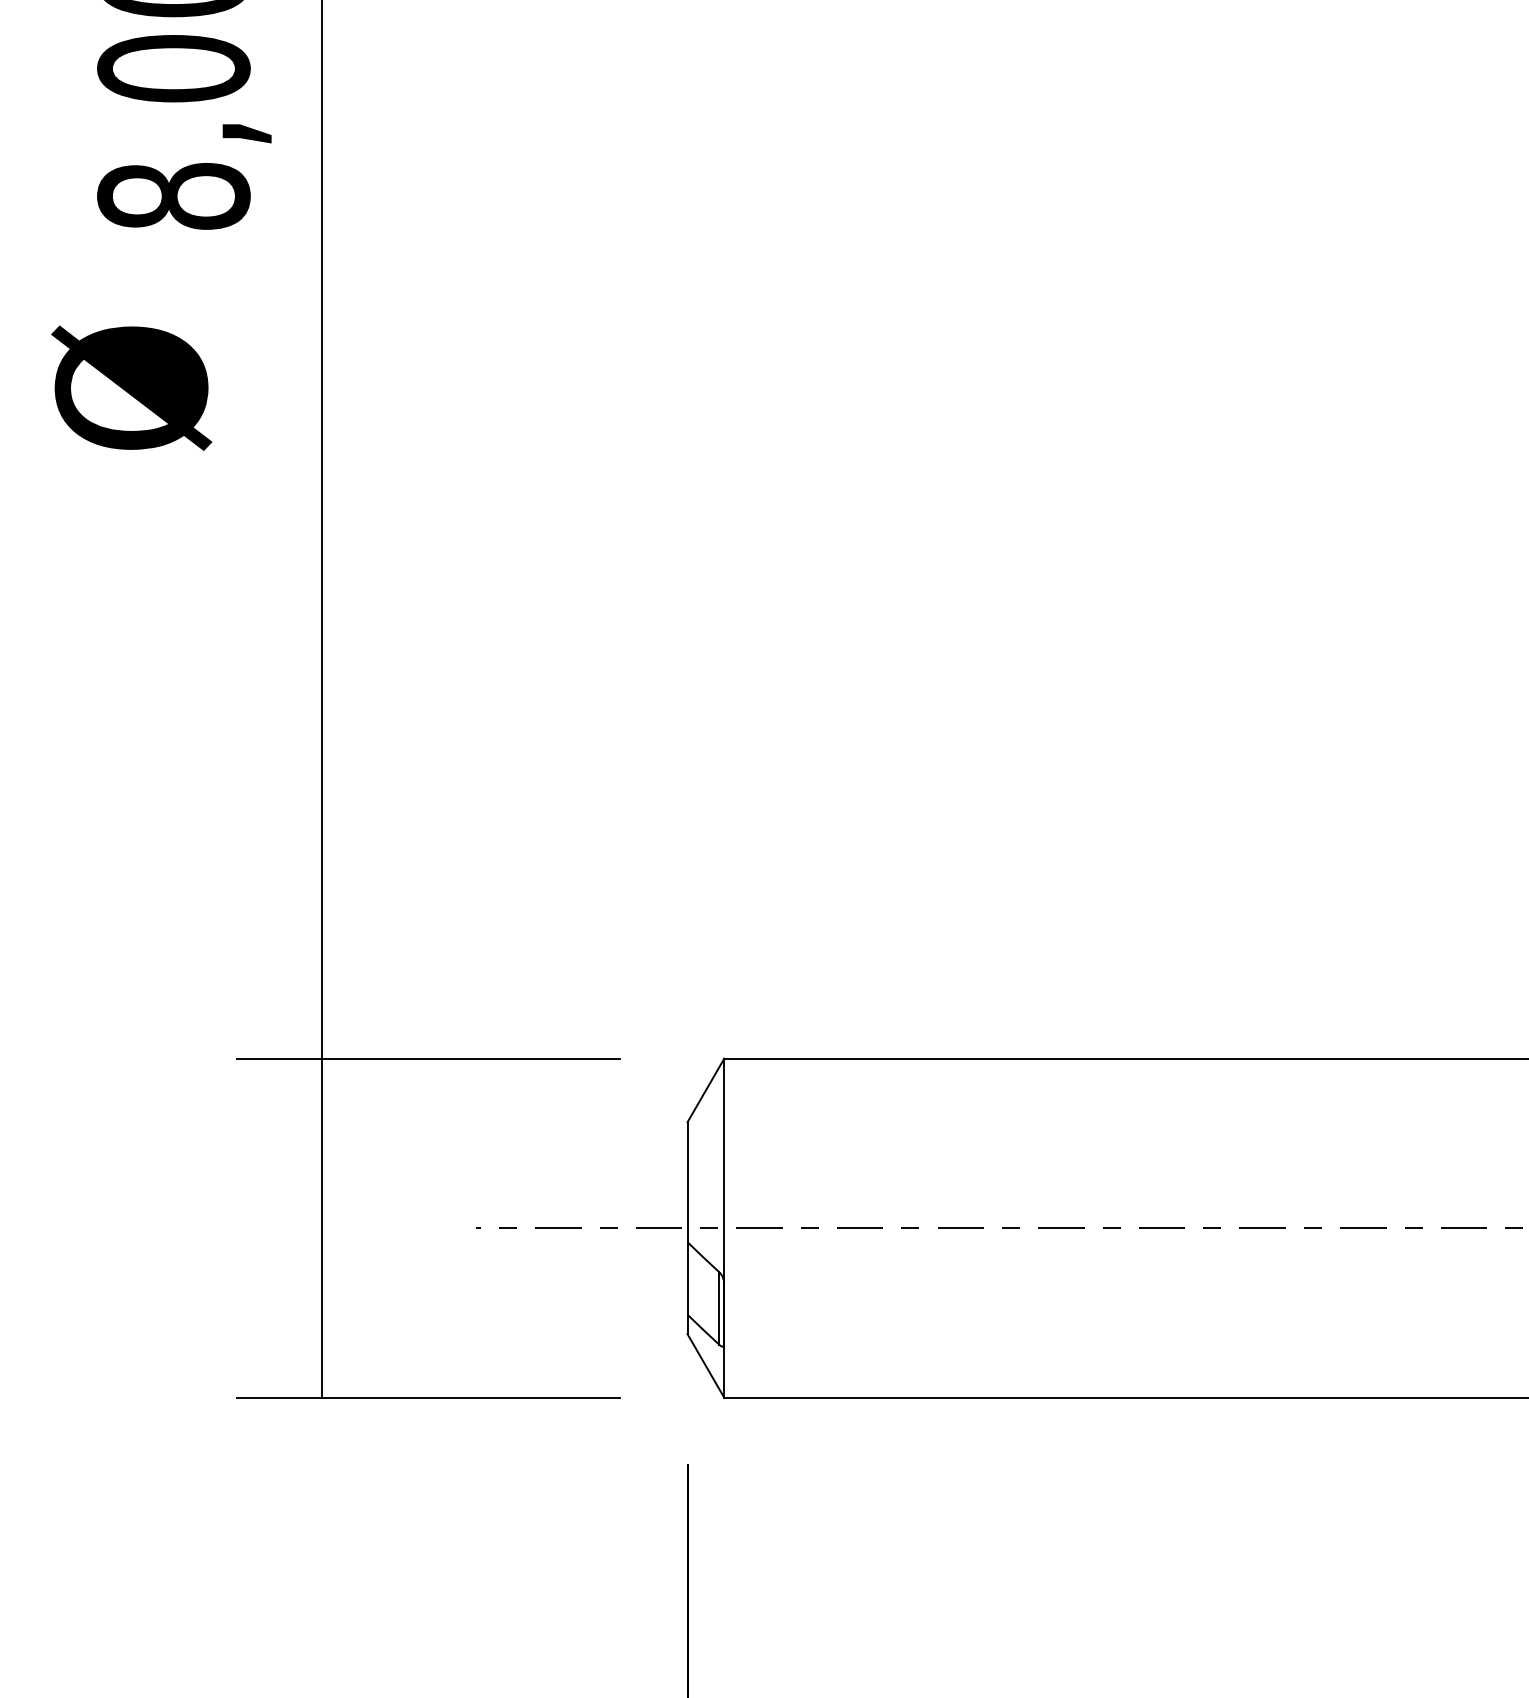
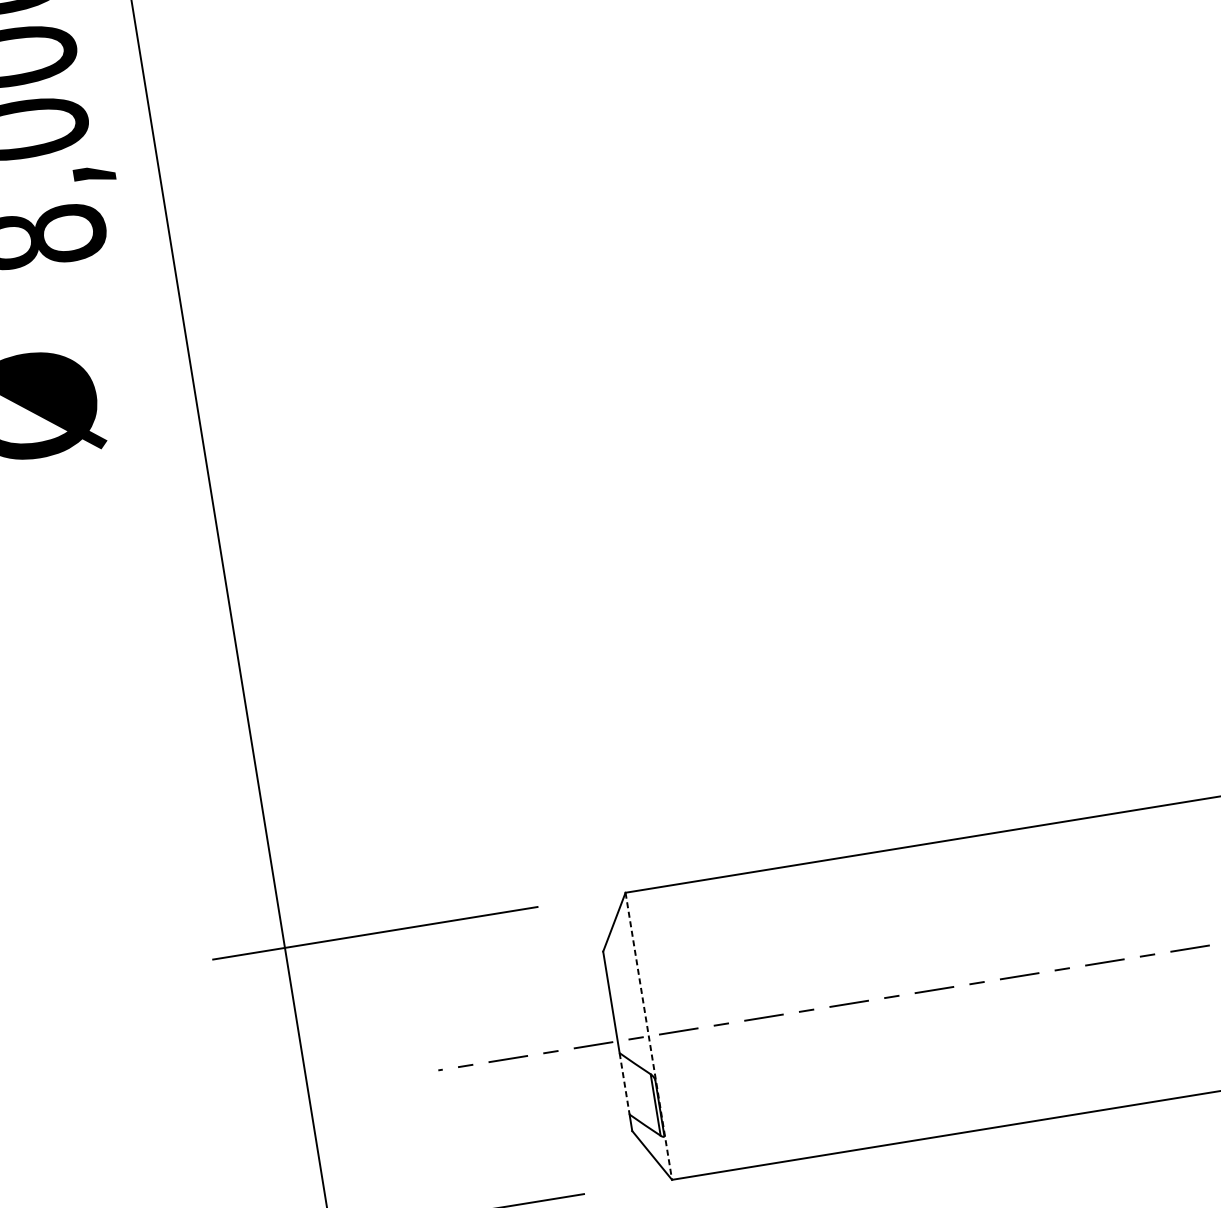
line: (724, 1228) -> (649, 1036), solid -> dashed
line: (687, 1278) -> (624, 1083), solid -> dashed

